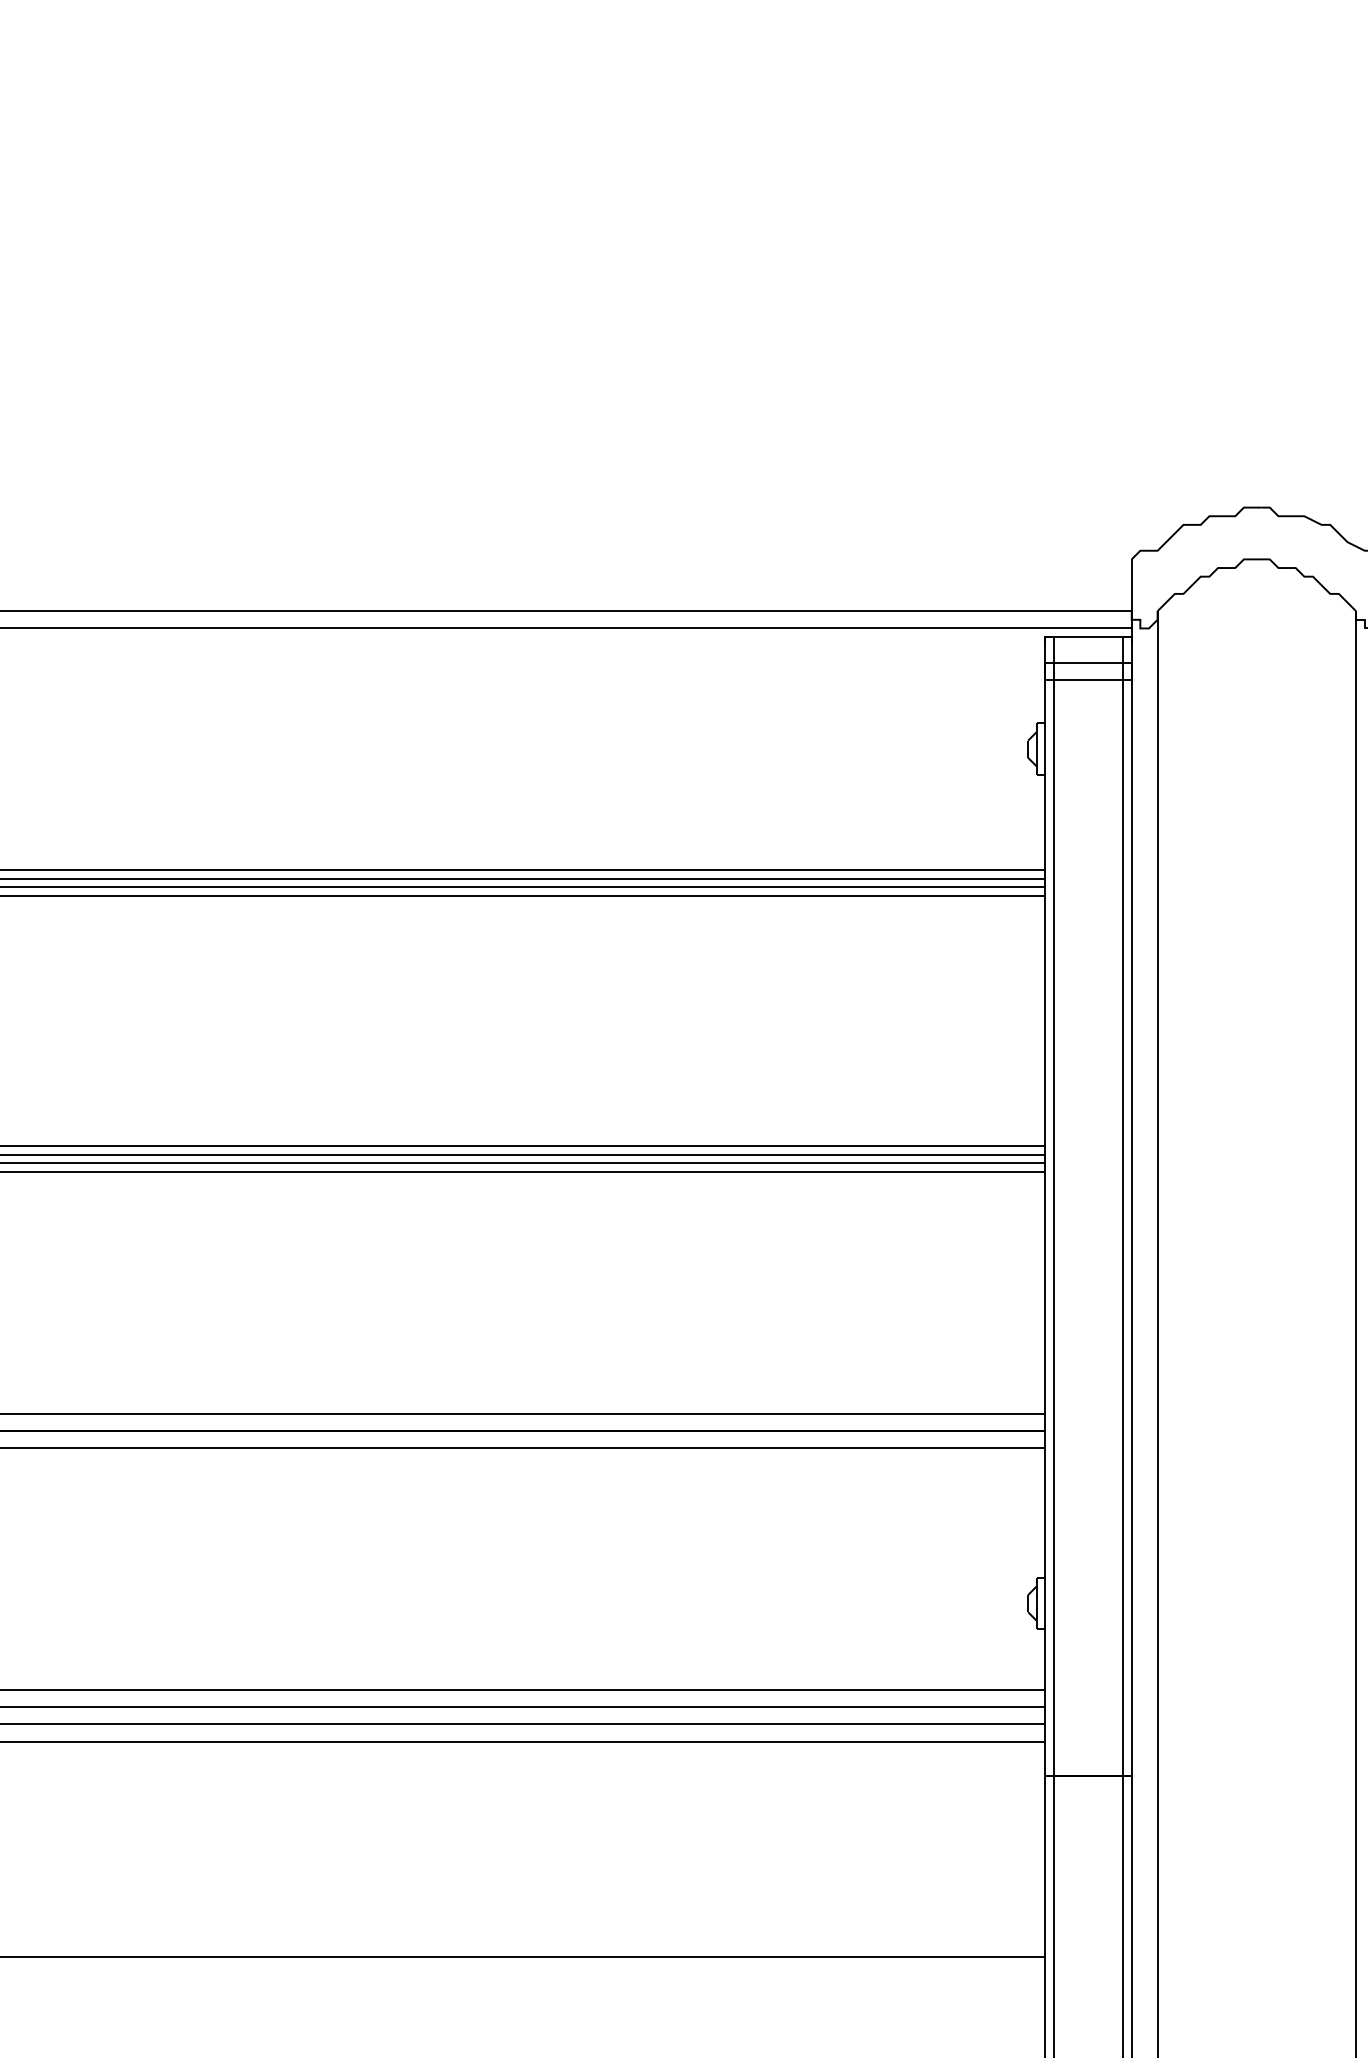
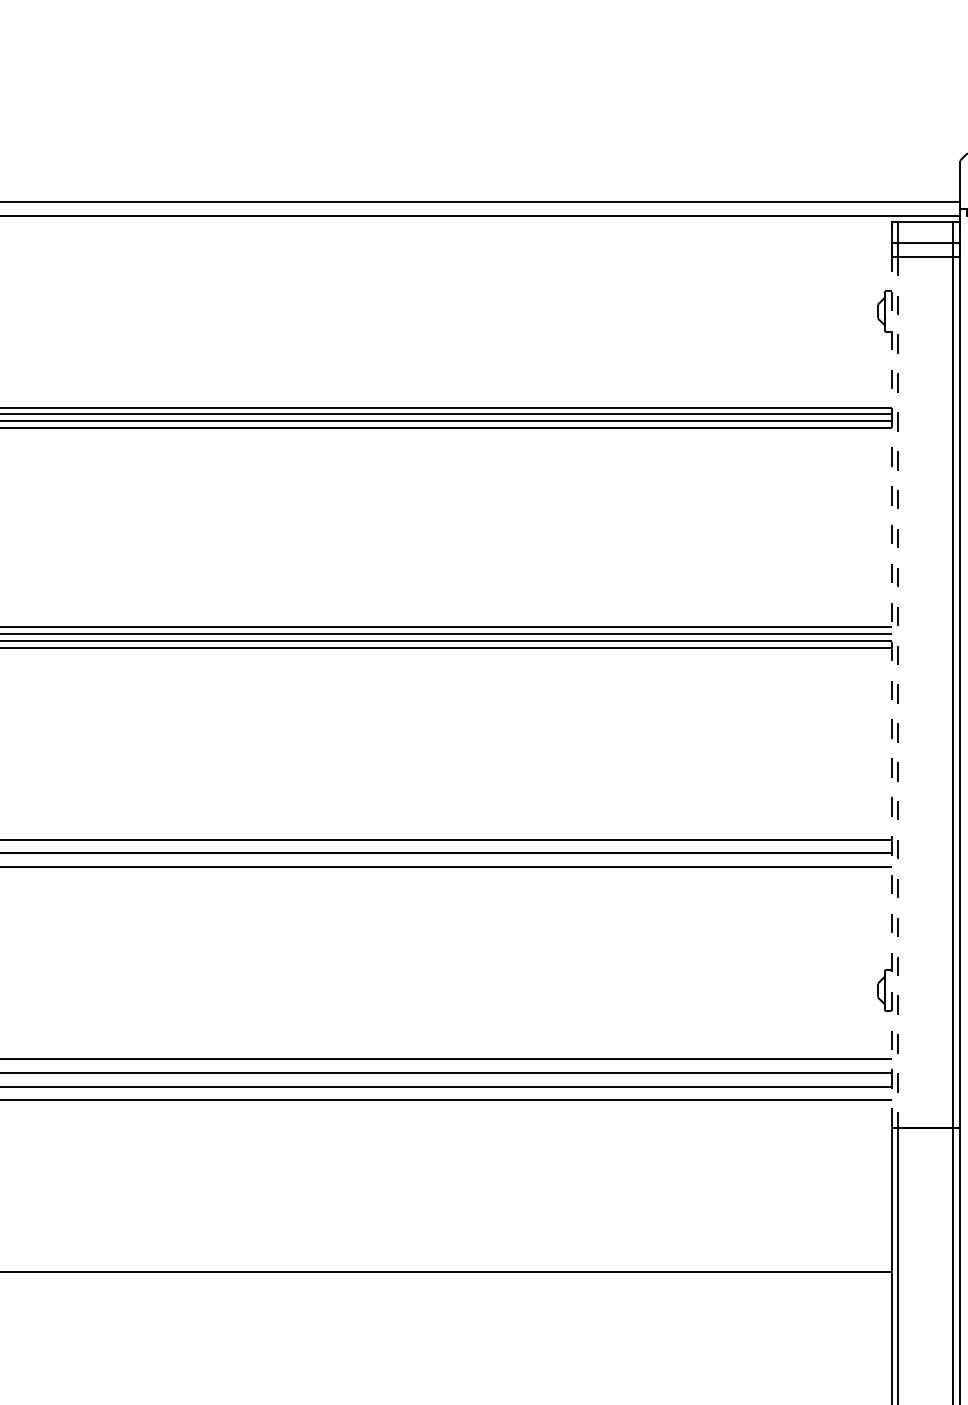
line: (1045, 1228) -> (891, 692), solid -> dashed
line: (1054, 1228) -> (898, 692), solid -> dashed

